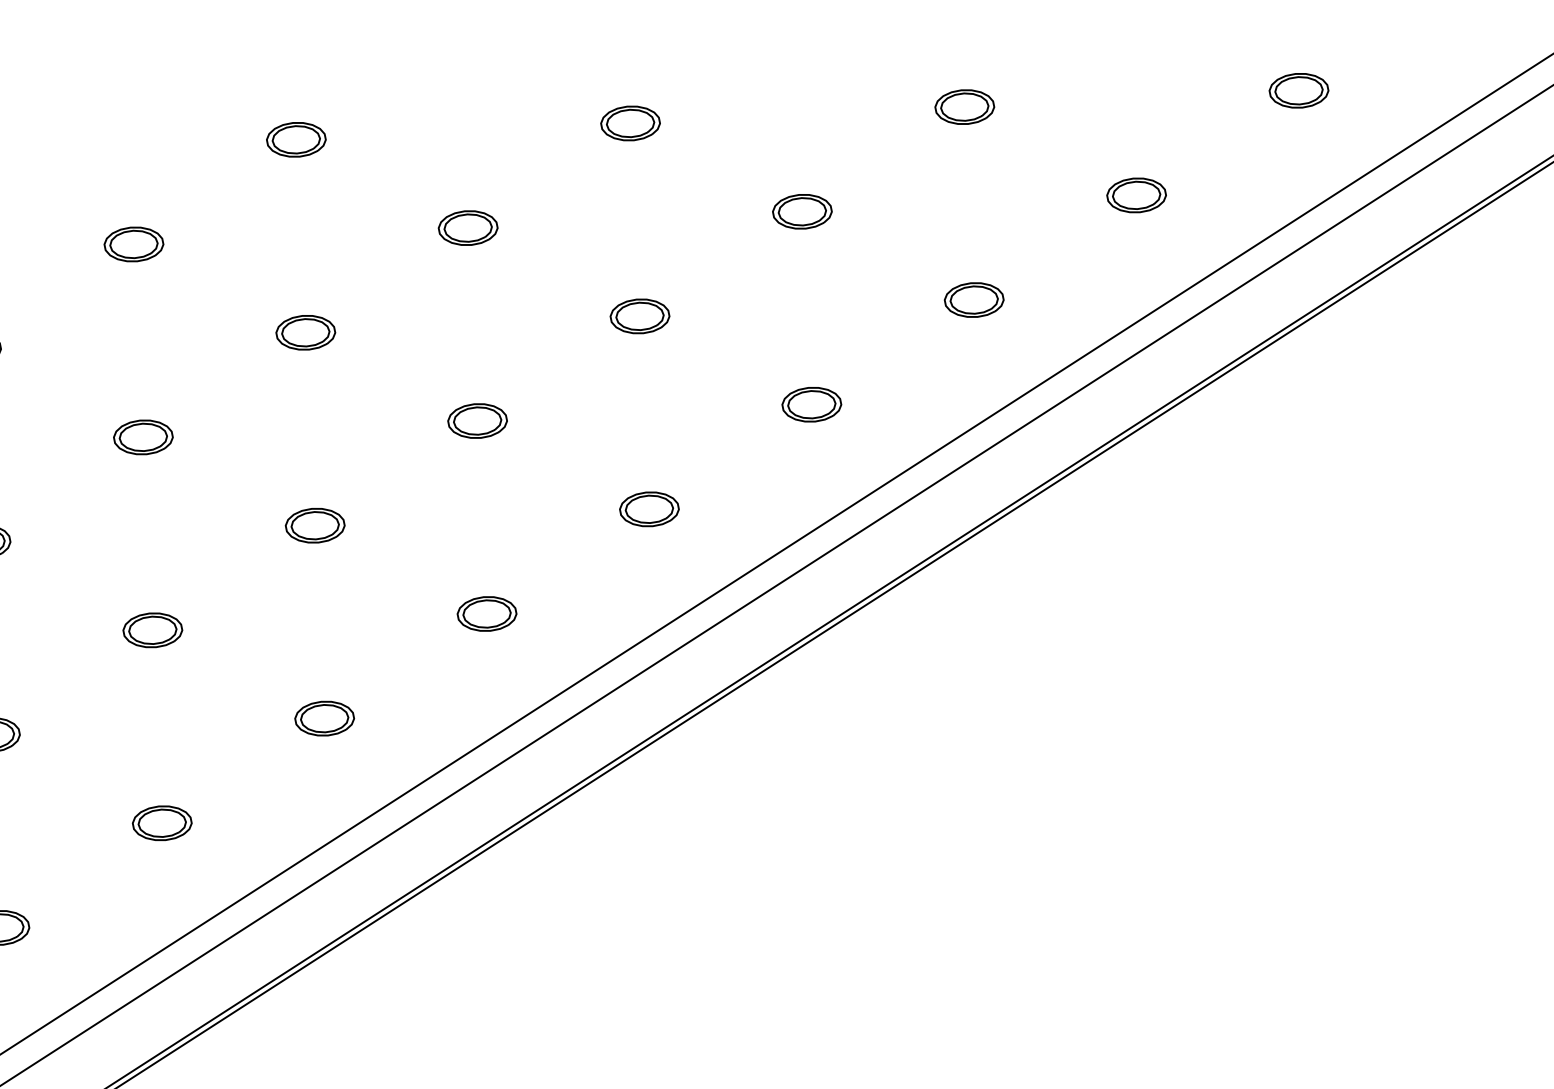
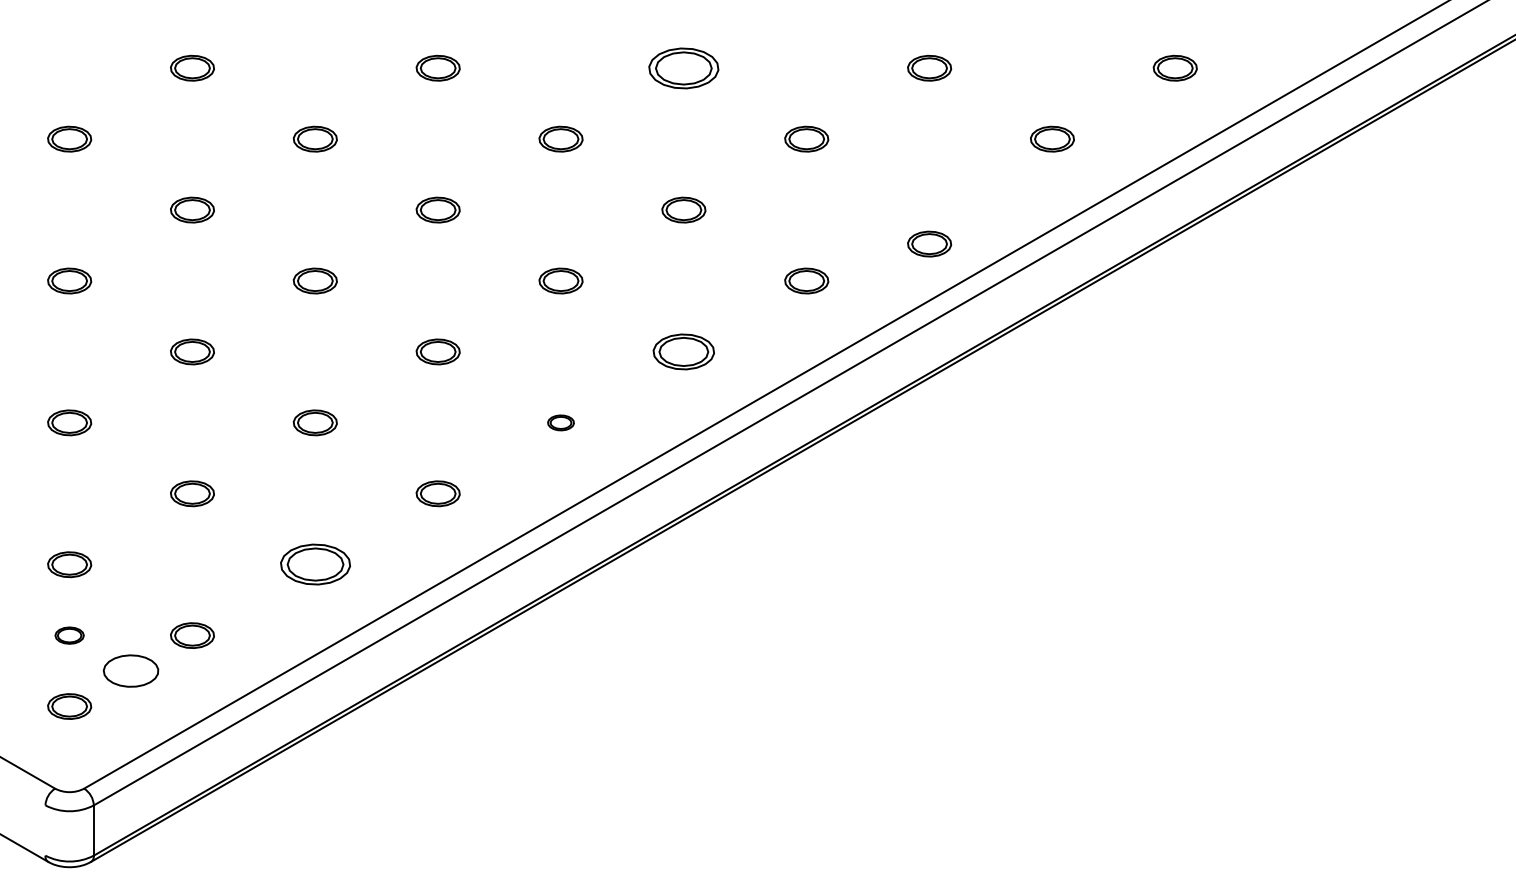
part: (629, 122) -> (683, 67), size x1.6
part: (974, 299) -> (929, 243), moved
part: (648, 508) -> (683, 351), size x1.4
part: (486, 613) -> (560, 422), size x0.6
part: (161, 823) -> (314, 564), size x1.6

